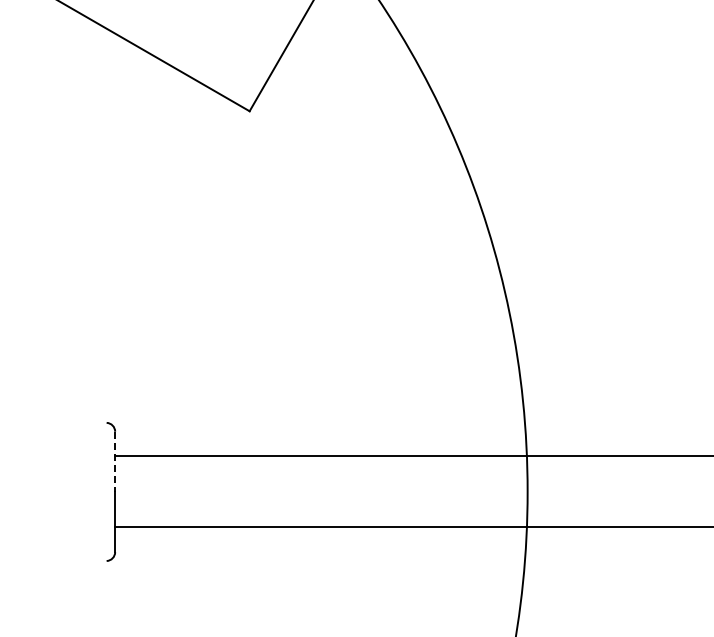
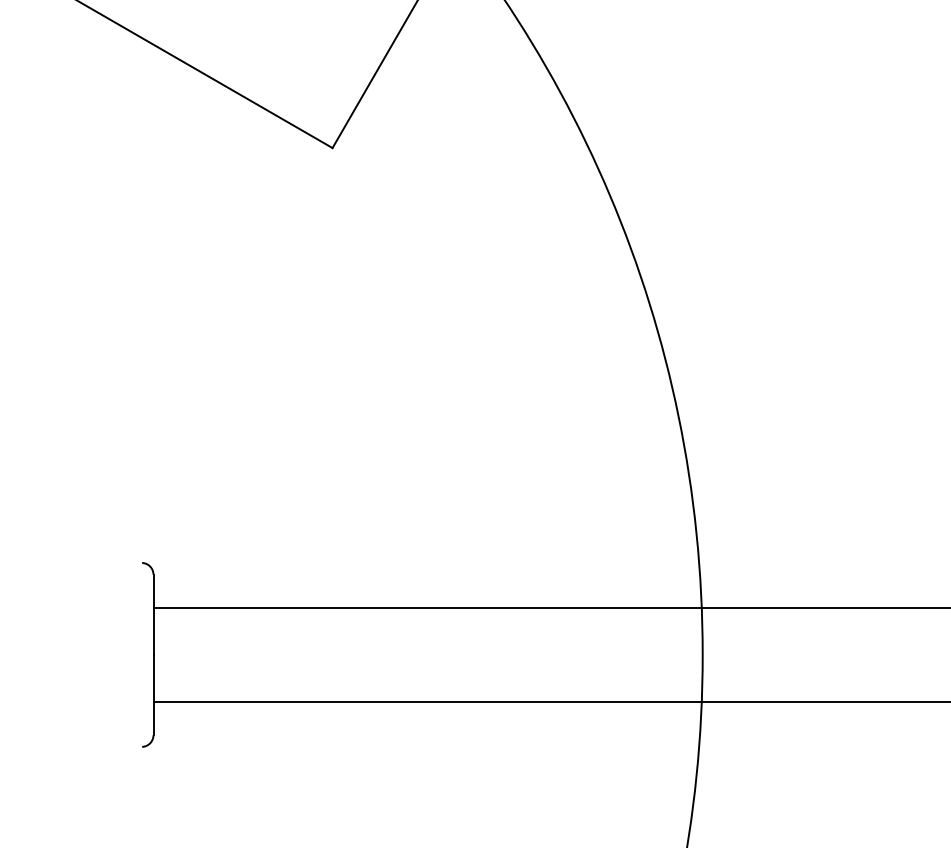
line: (115, 462) -> (153, 615), dashed -> solid

